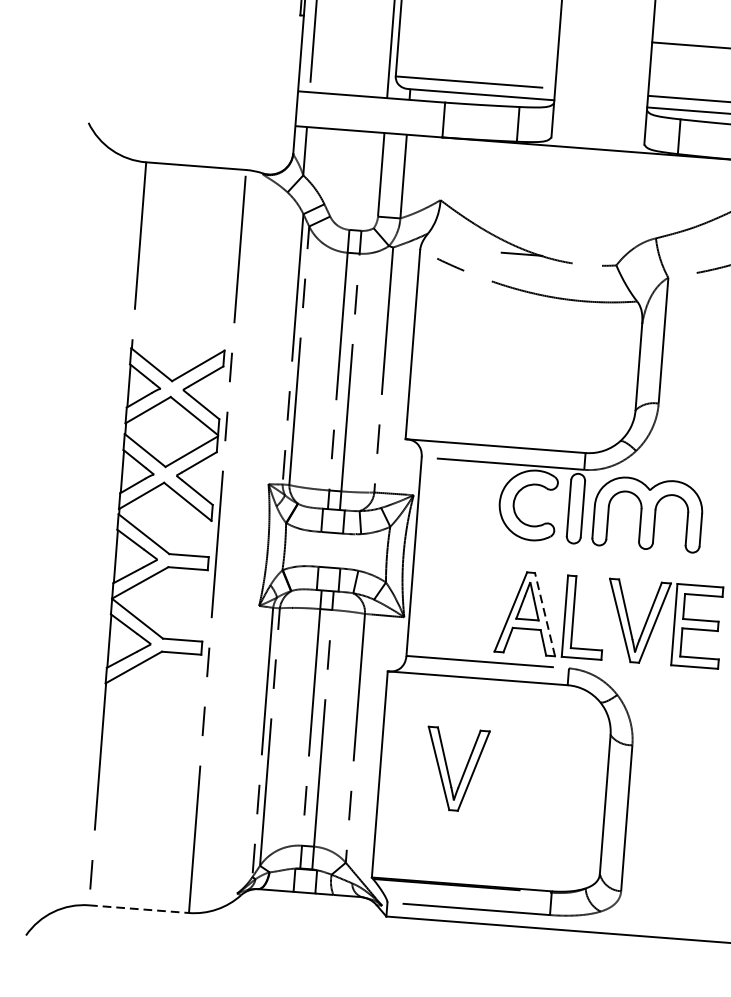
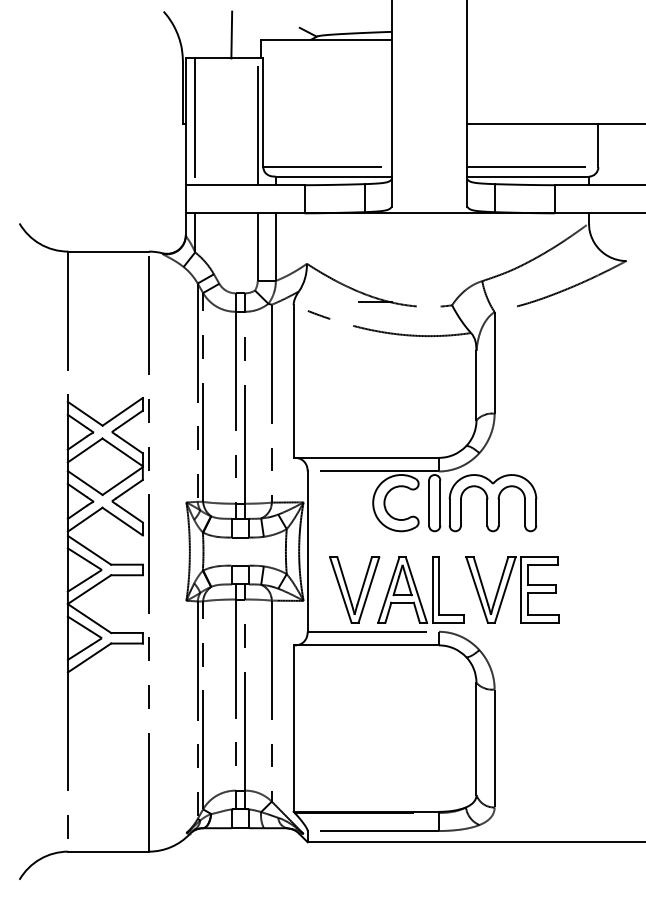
line: (545, 613) -> (416, 589), dashed -> solid
part: (456, 768) -> (354, 589), moved
line: (140, 909) -> (109, 851), dashed -> solid

